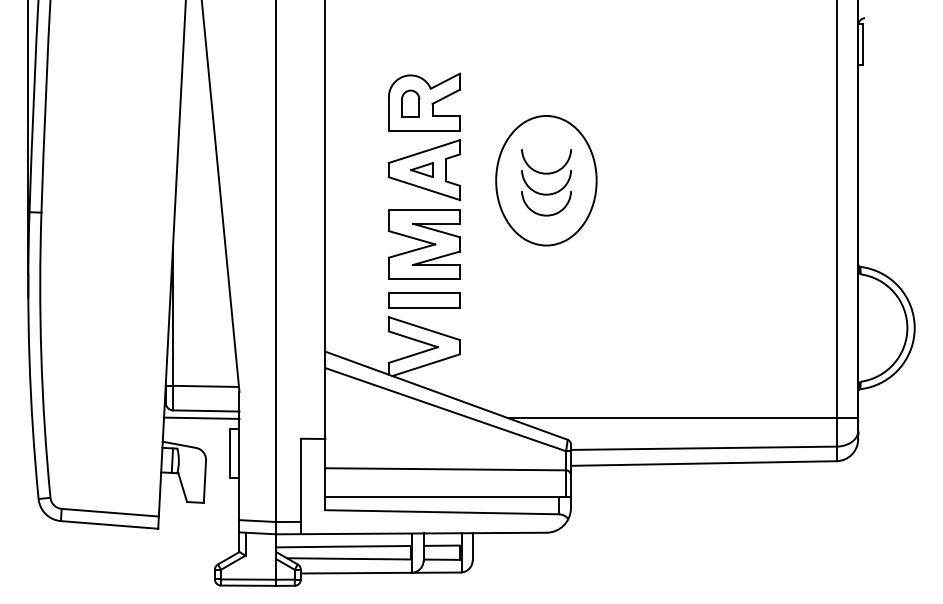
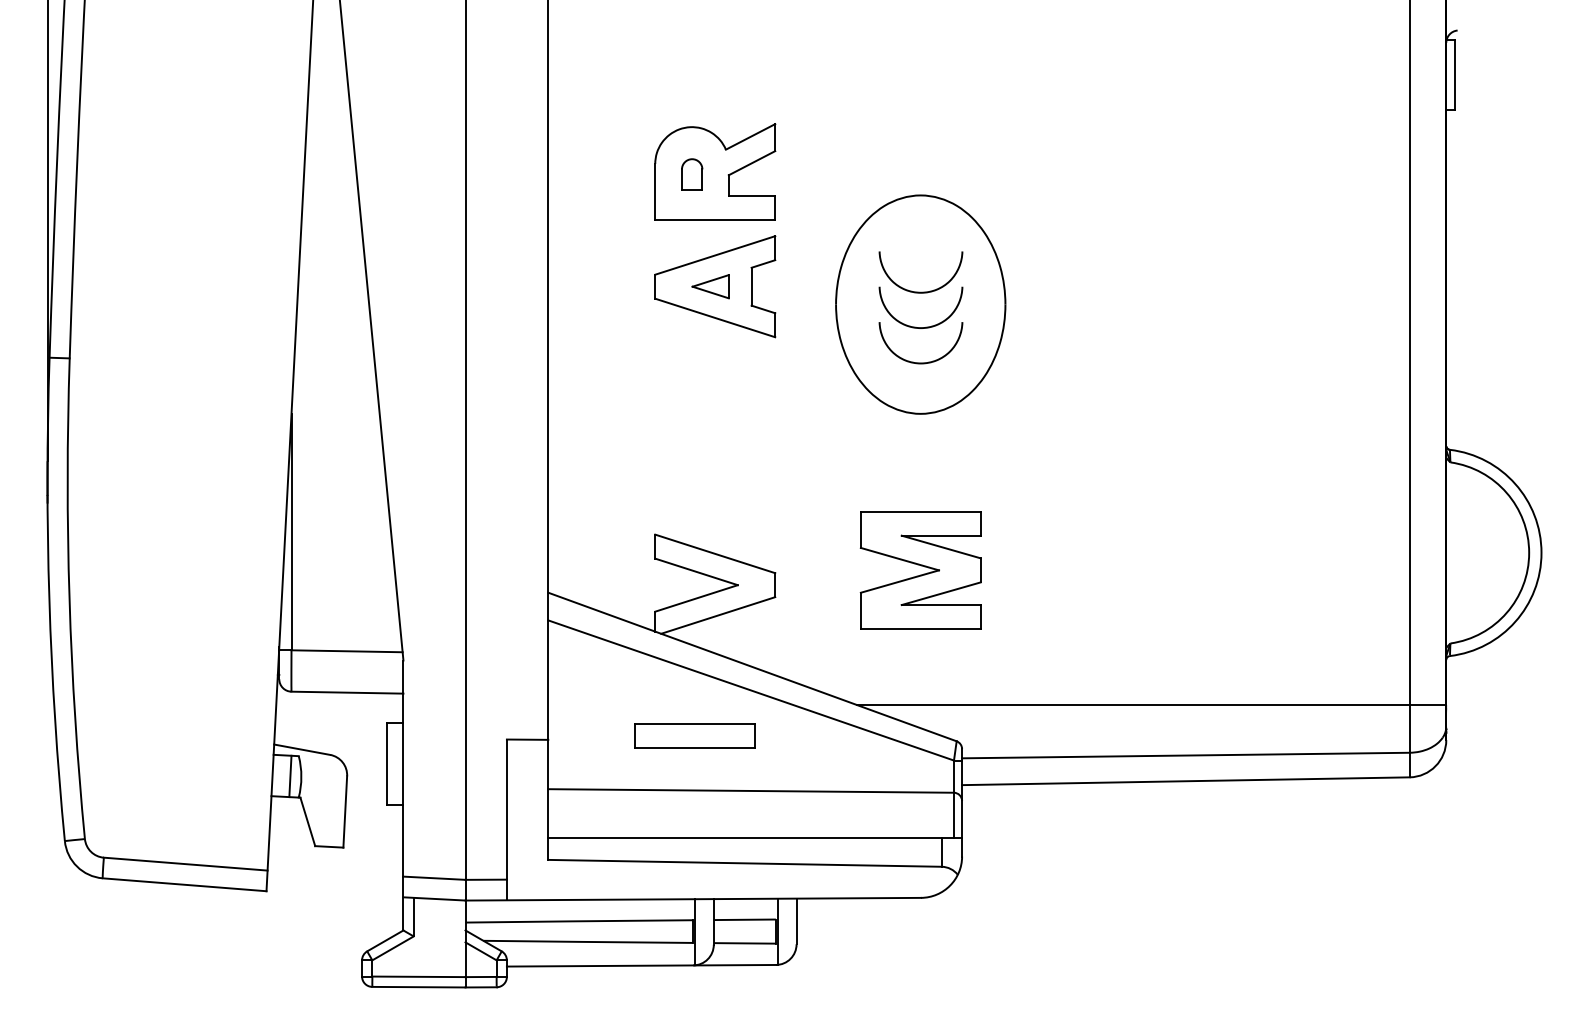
part: (410, 103) -> (691, 174), size x0.7
part: (423, 244) -> (919, 570), moved
part: (424, 300) -> (695, 735), moved
line: (201, 417) -> (339, 703), removed

